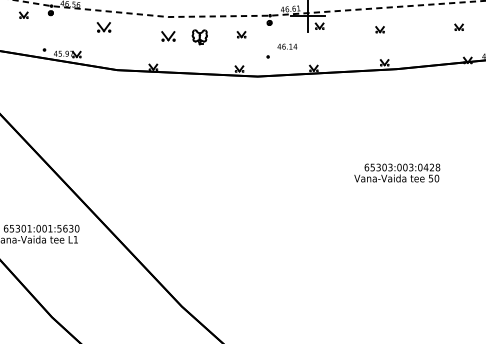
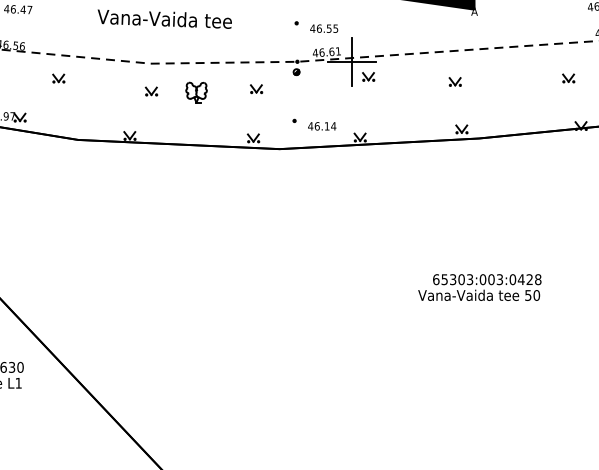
part: (103, 27) -> (58, 78), size x0.62
part: (168, 36) -> (151, 91), size x0.62
text: (287, 46) -> (322, 126), moved

